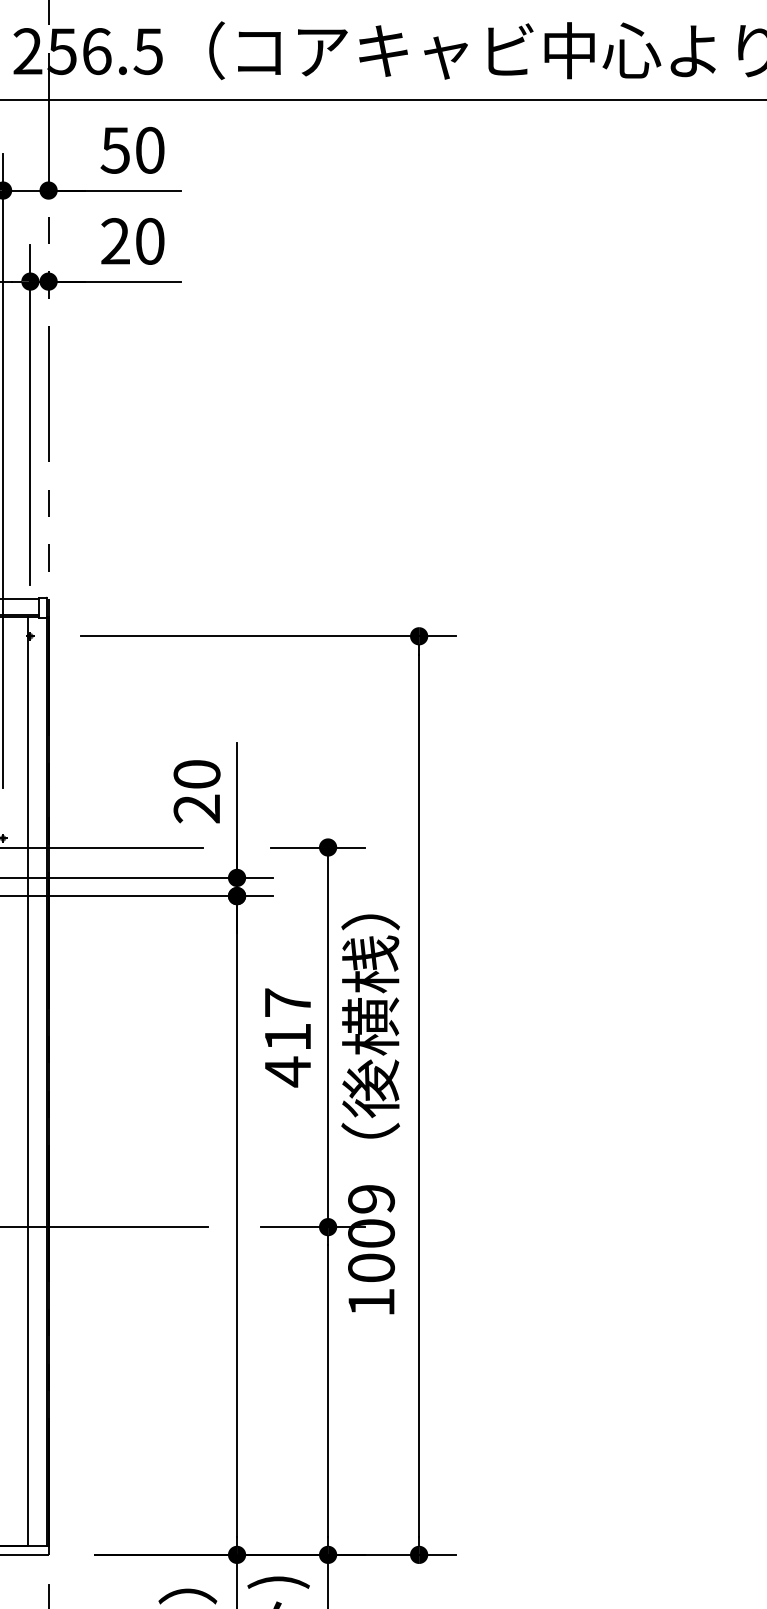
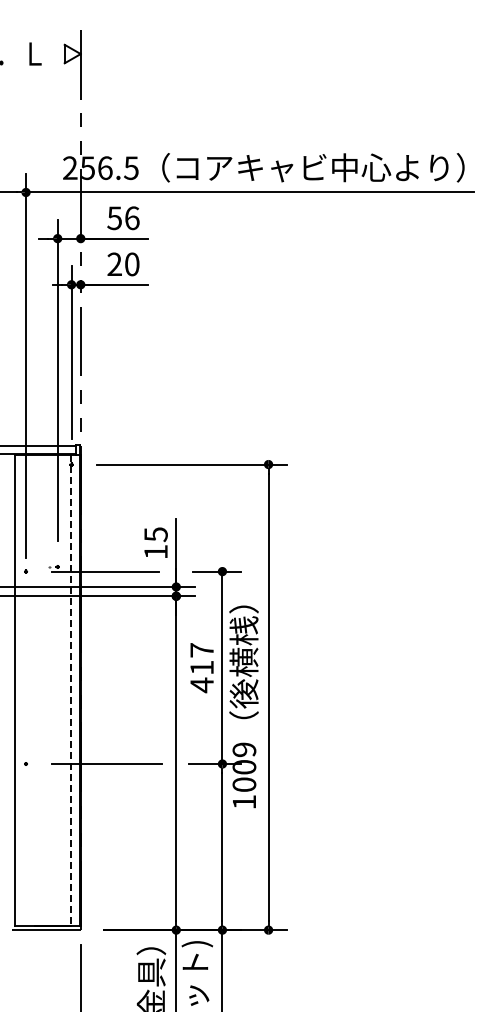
text: (150, 150) -> (132, 218), 50 -> 56
text: (196, 792) -> (155, 543), 20 -> 15
line: (28, 1082) -> (70, 690), solid -> dashed

